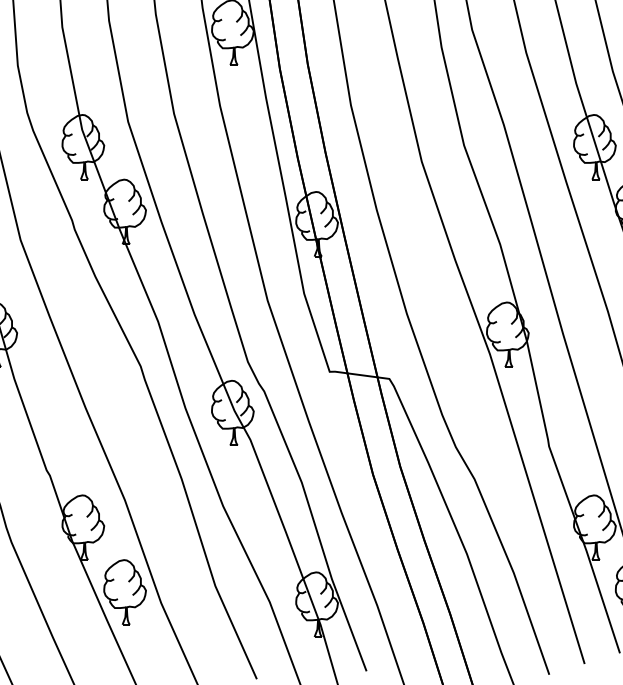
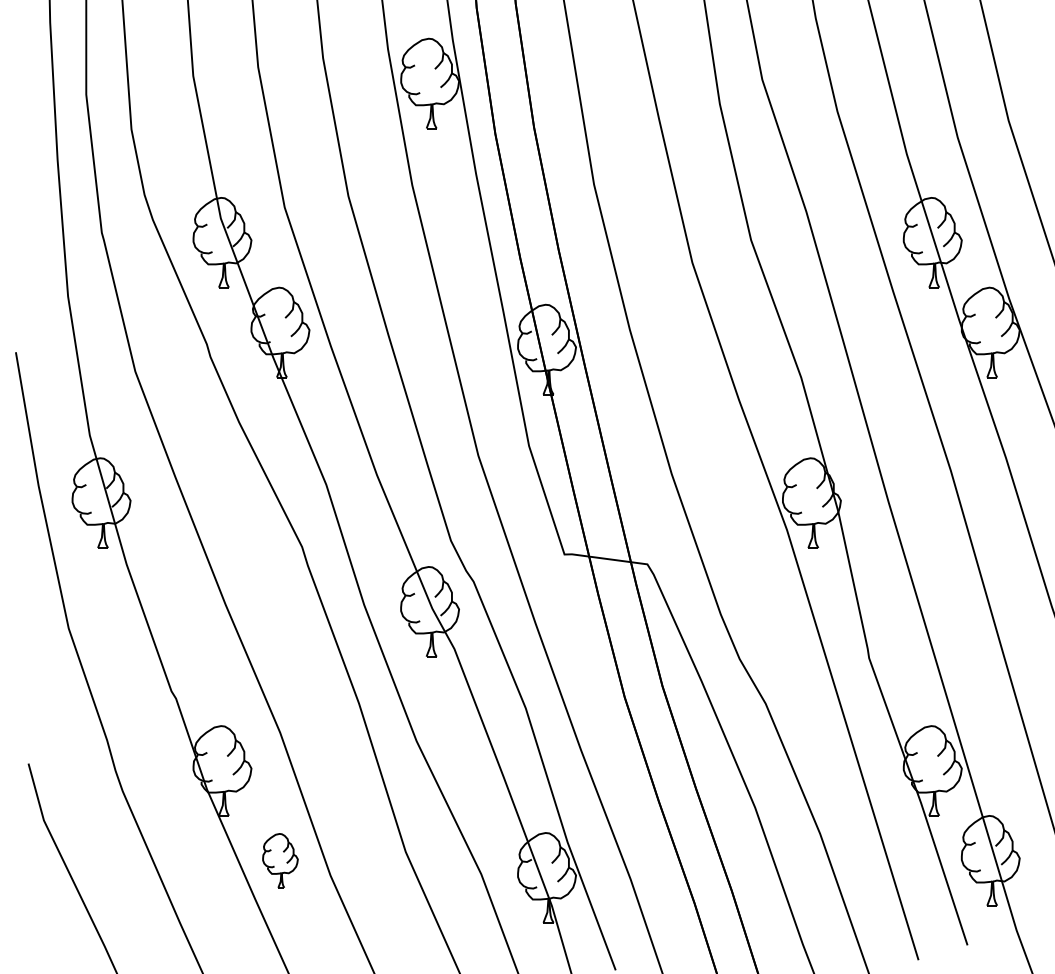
part: (125, 592) -> (280, 860), size x0.6

